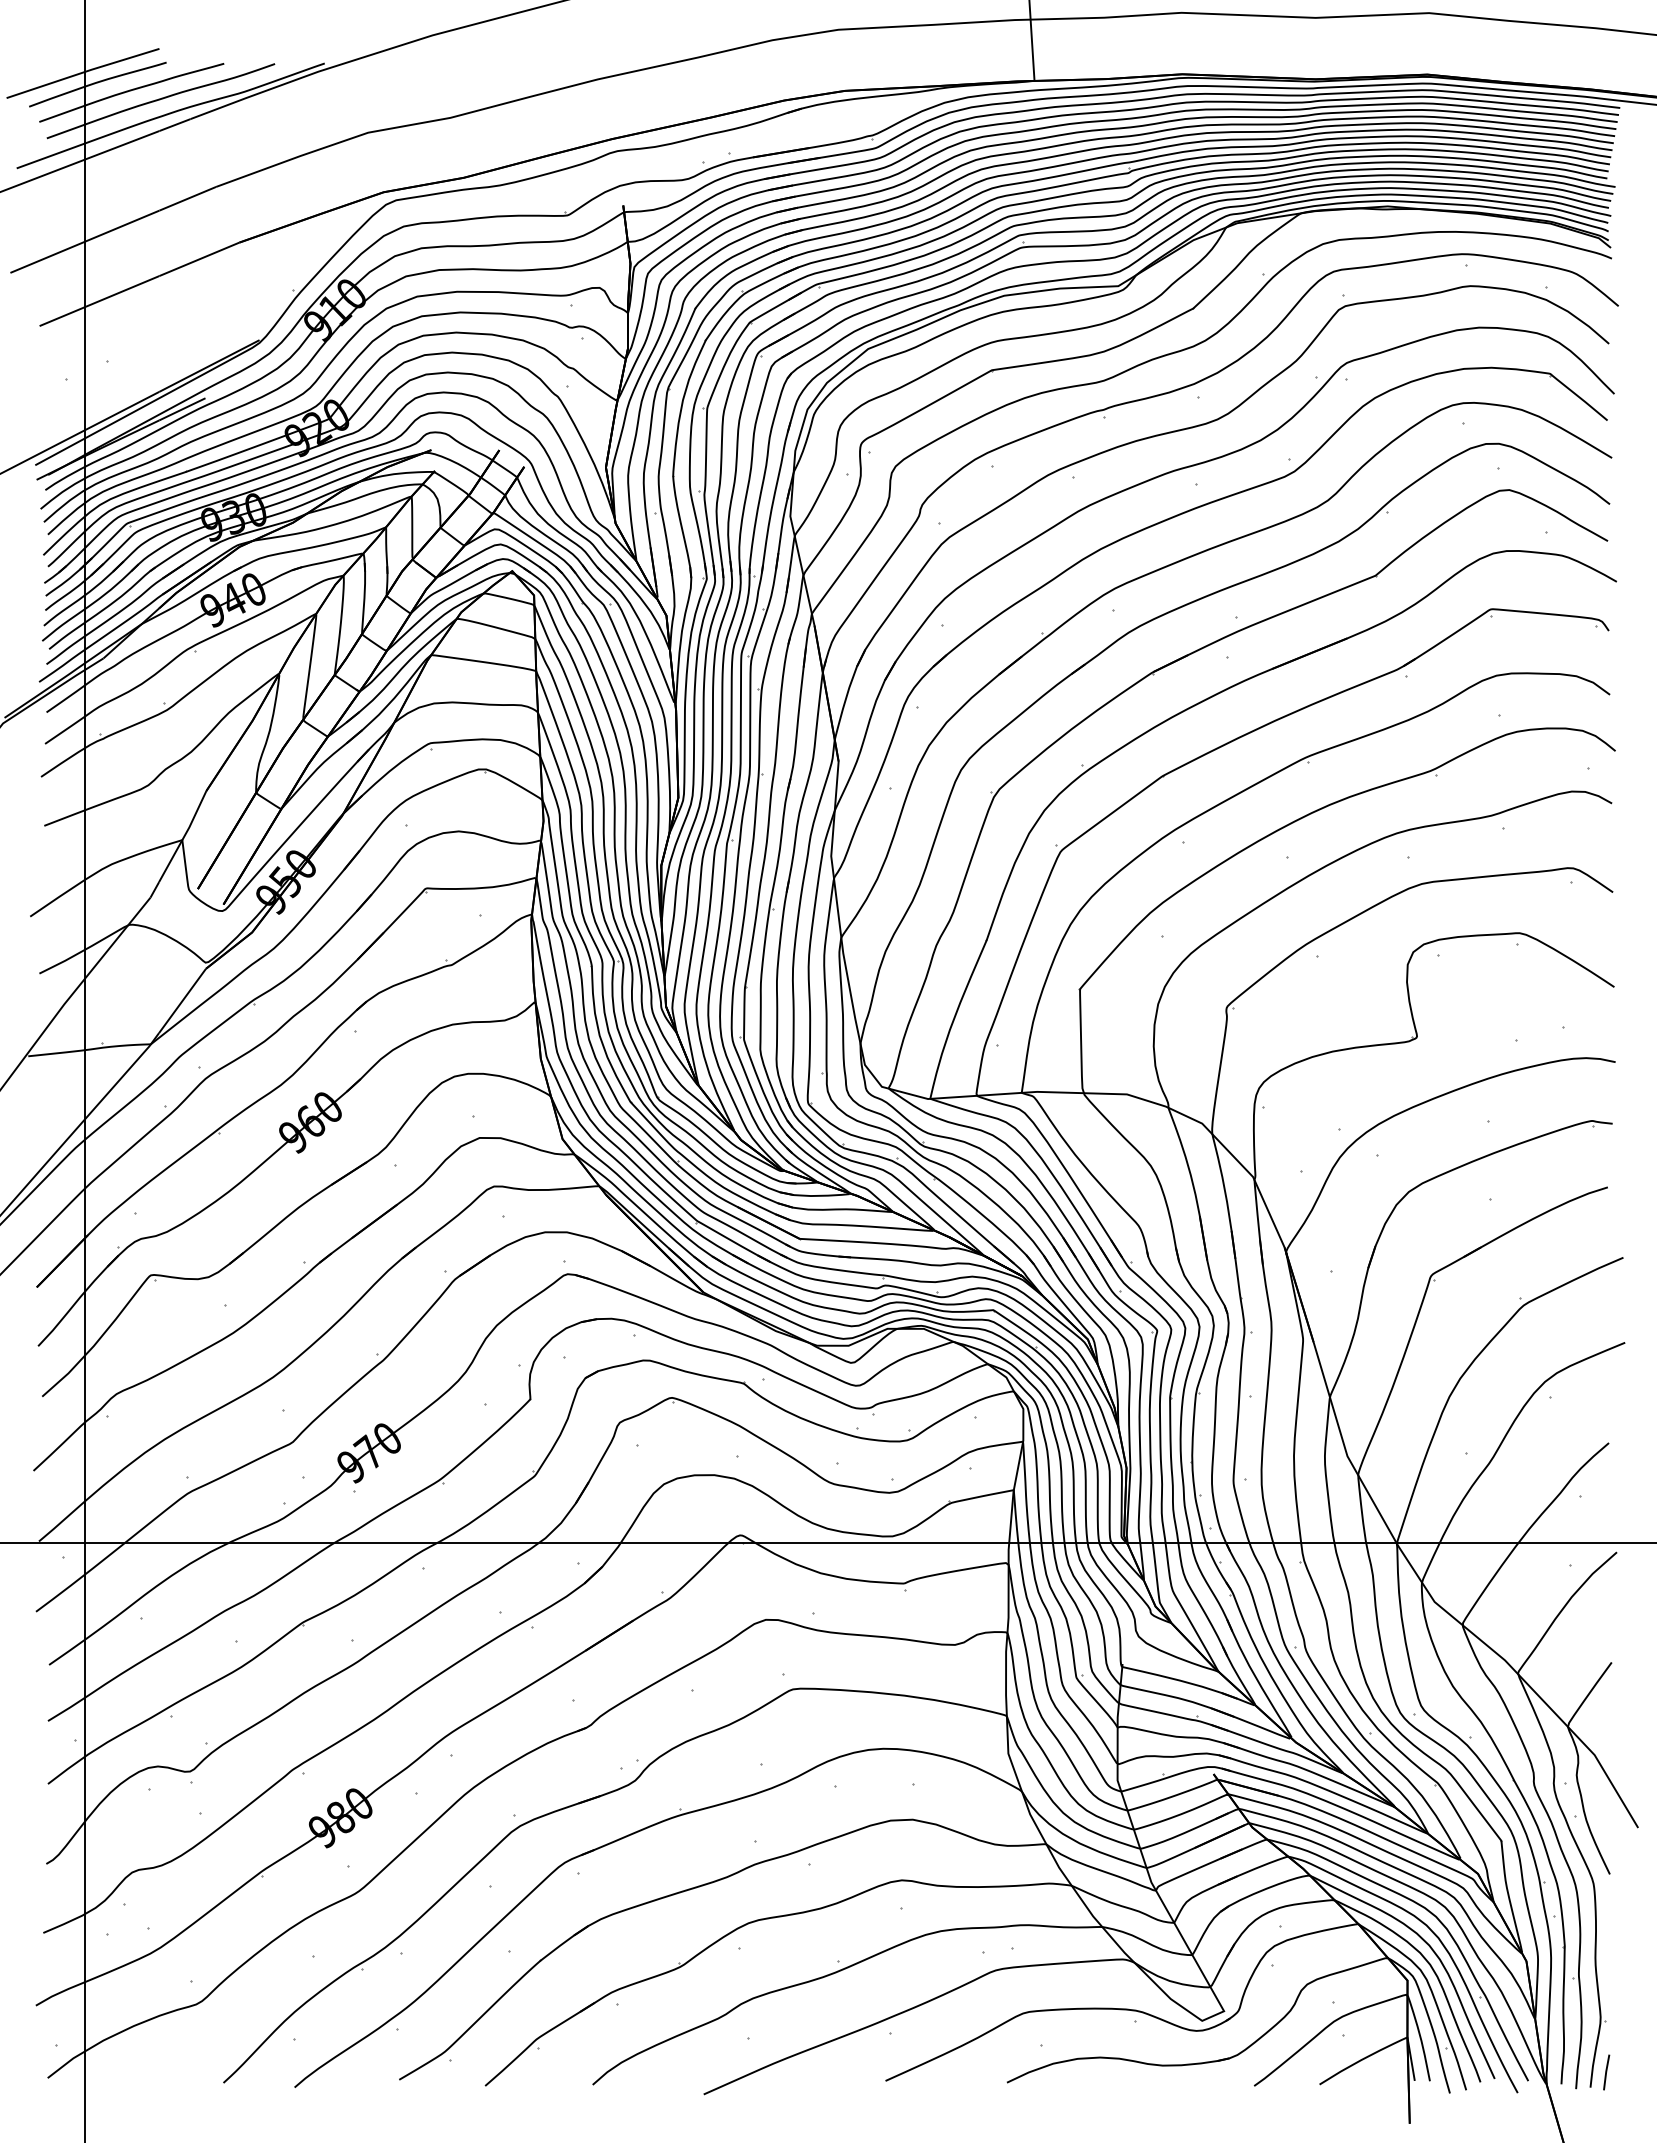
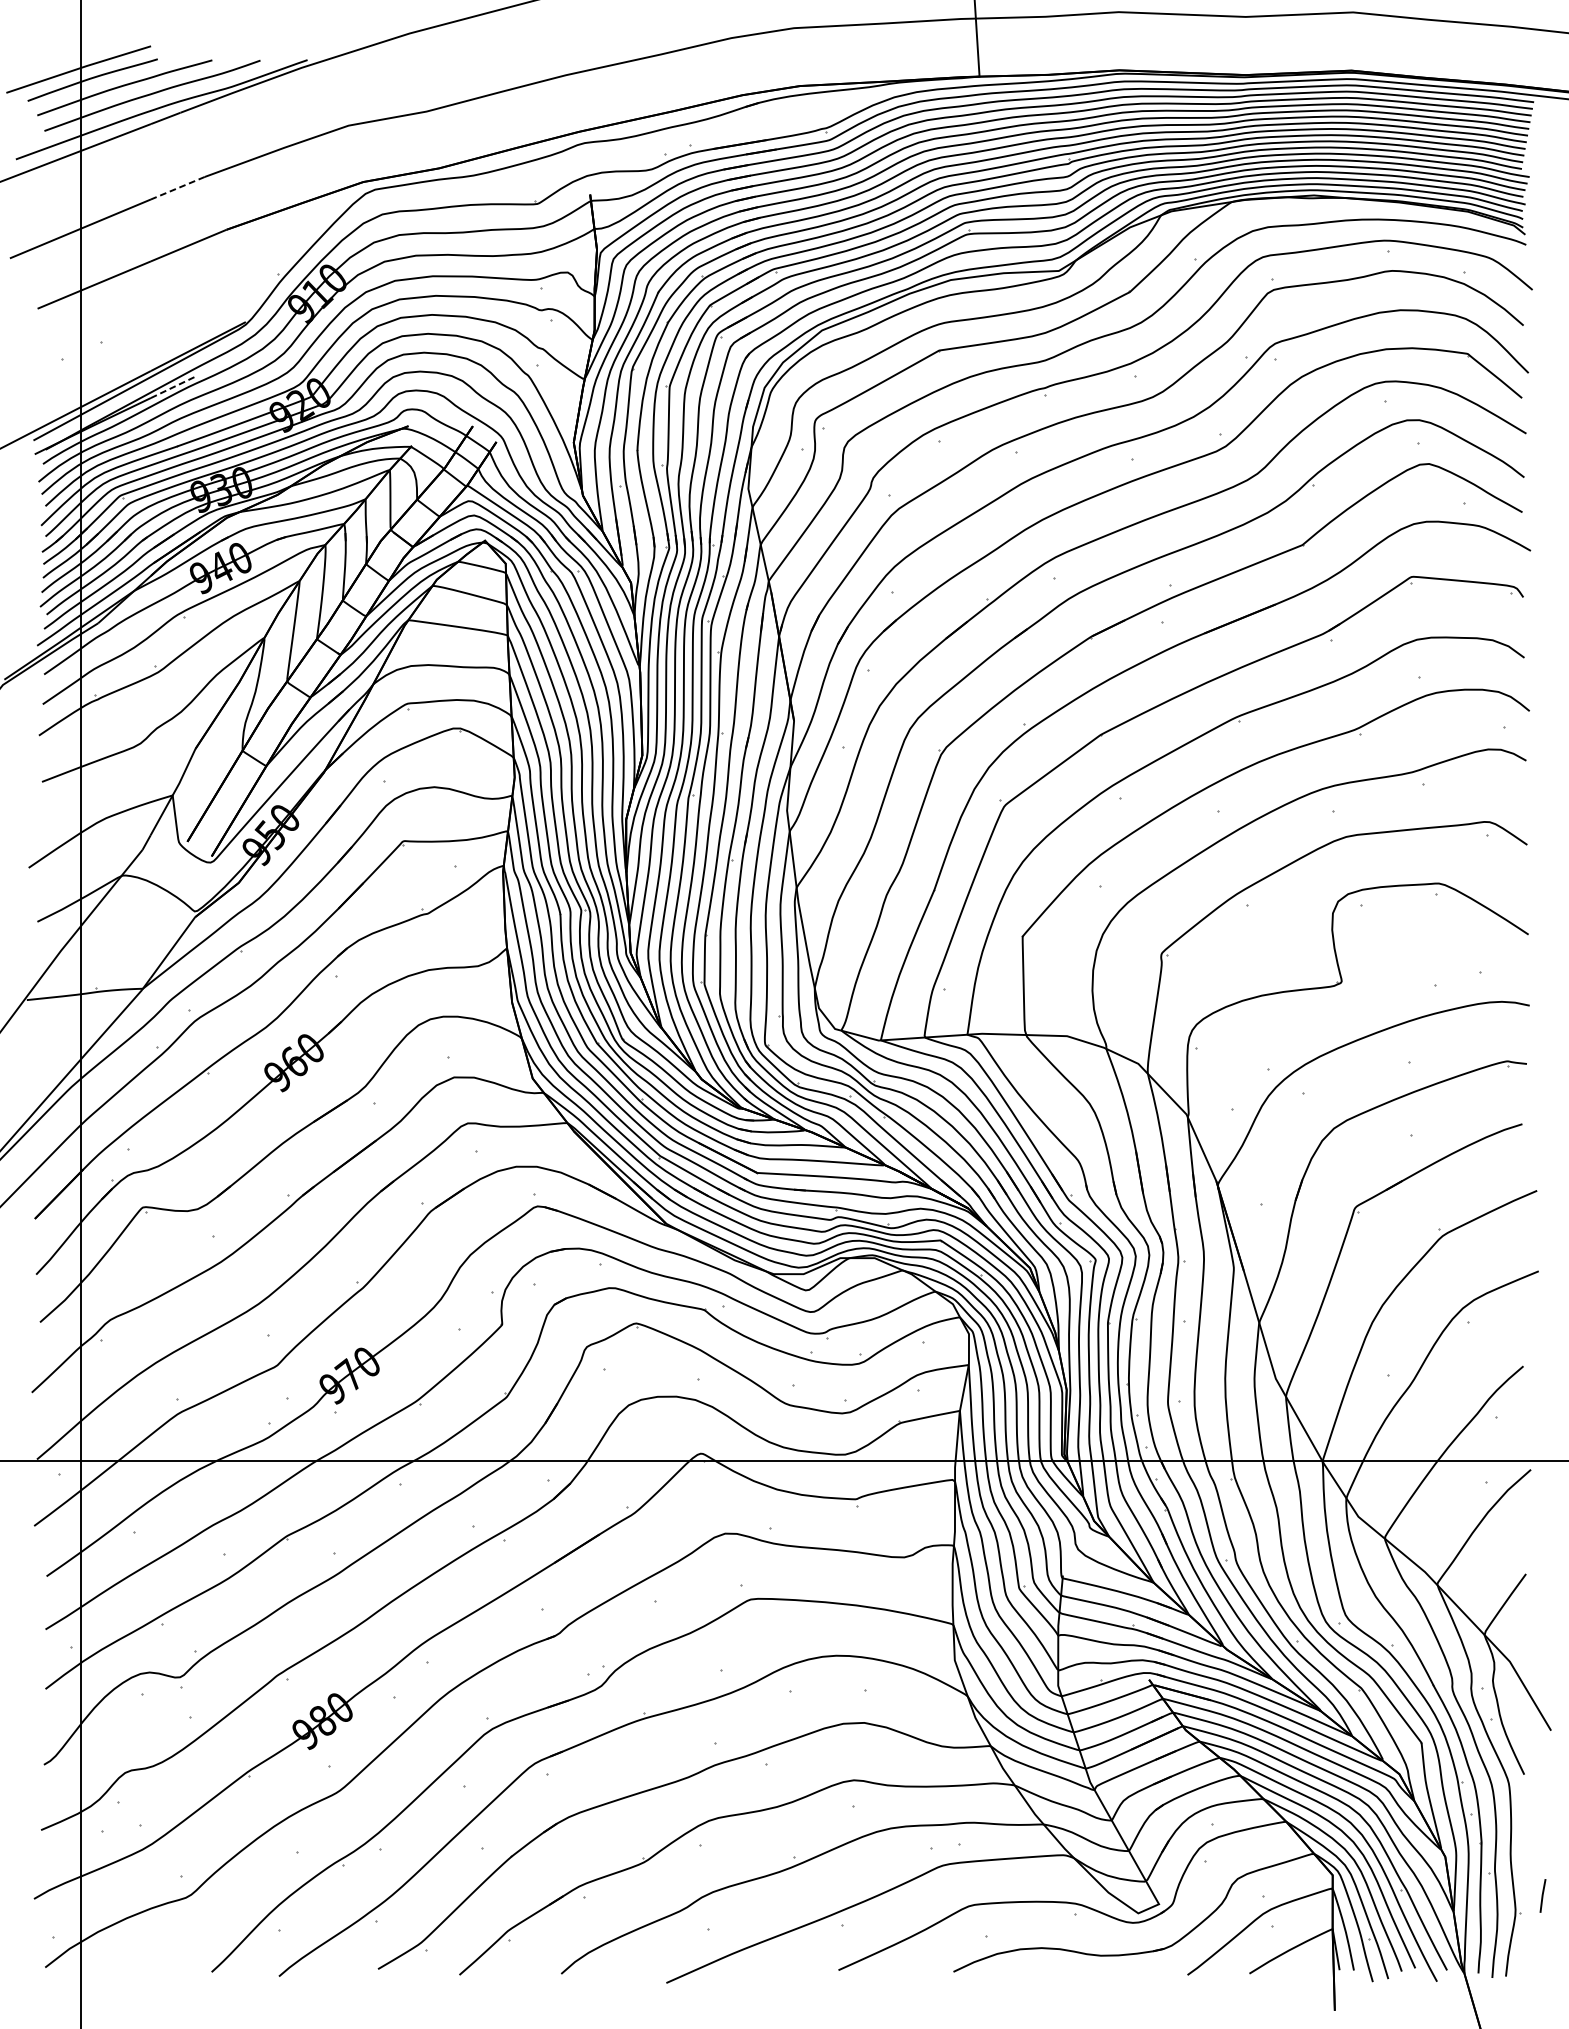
line: (187, 198) -> (177, 187), solid -> dashed
line: (182, 409) -> (172, 387), solid -> dashed
line: (1606, 2072) -> (1542, 1895), moved

